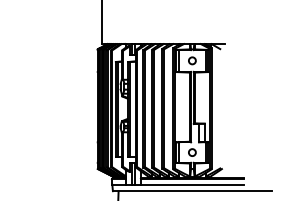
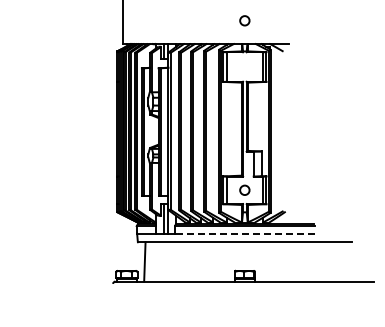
circle: (192, 60) -> (244, 20), moved
line: (192, 184) -> (244, 233), solid -> dashed

